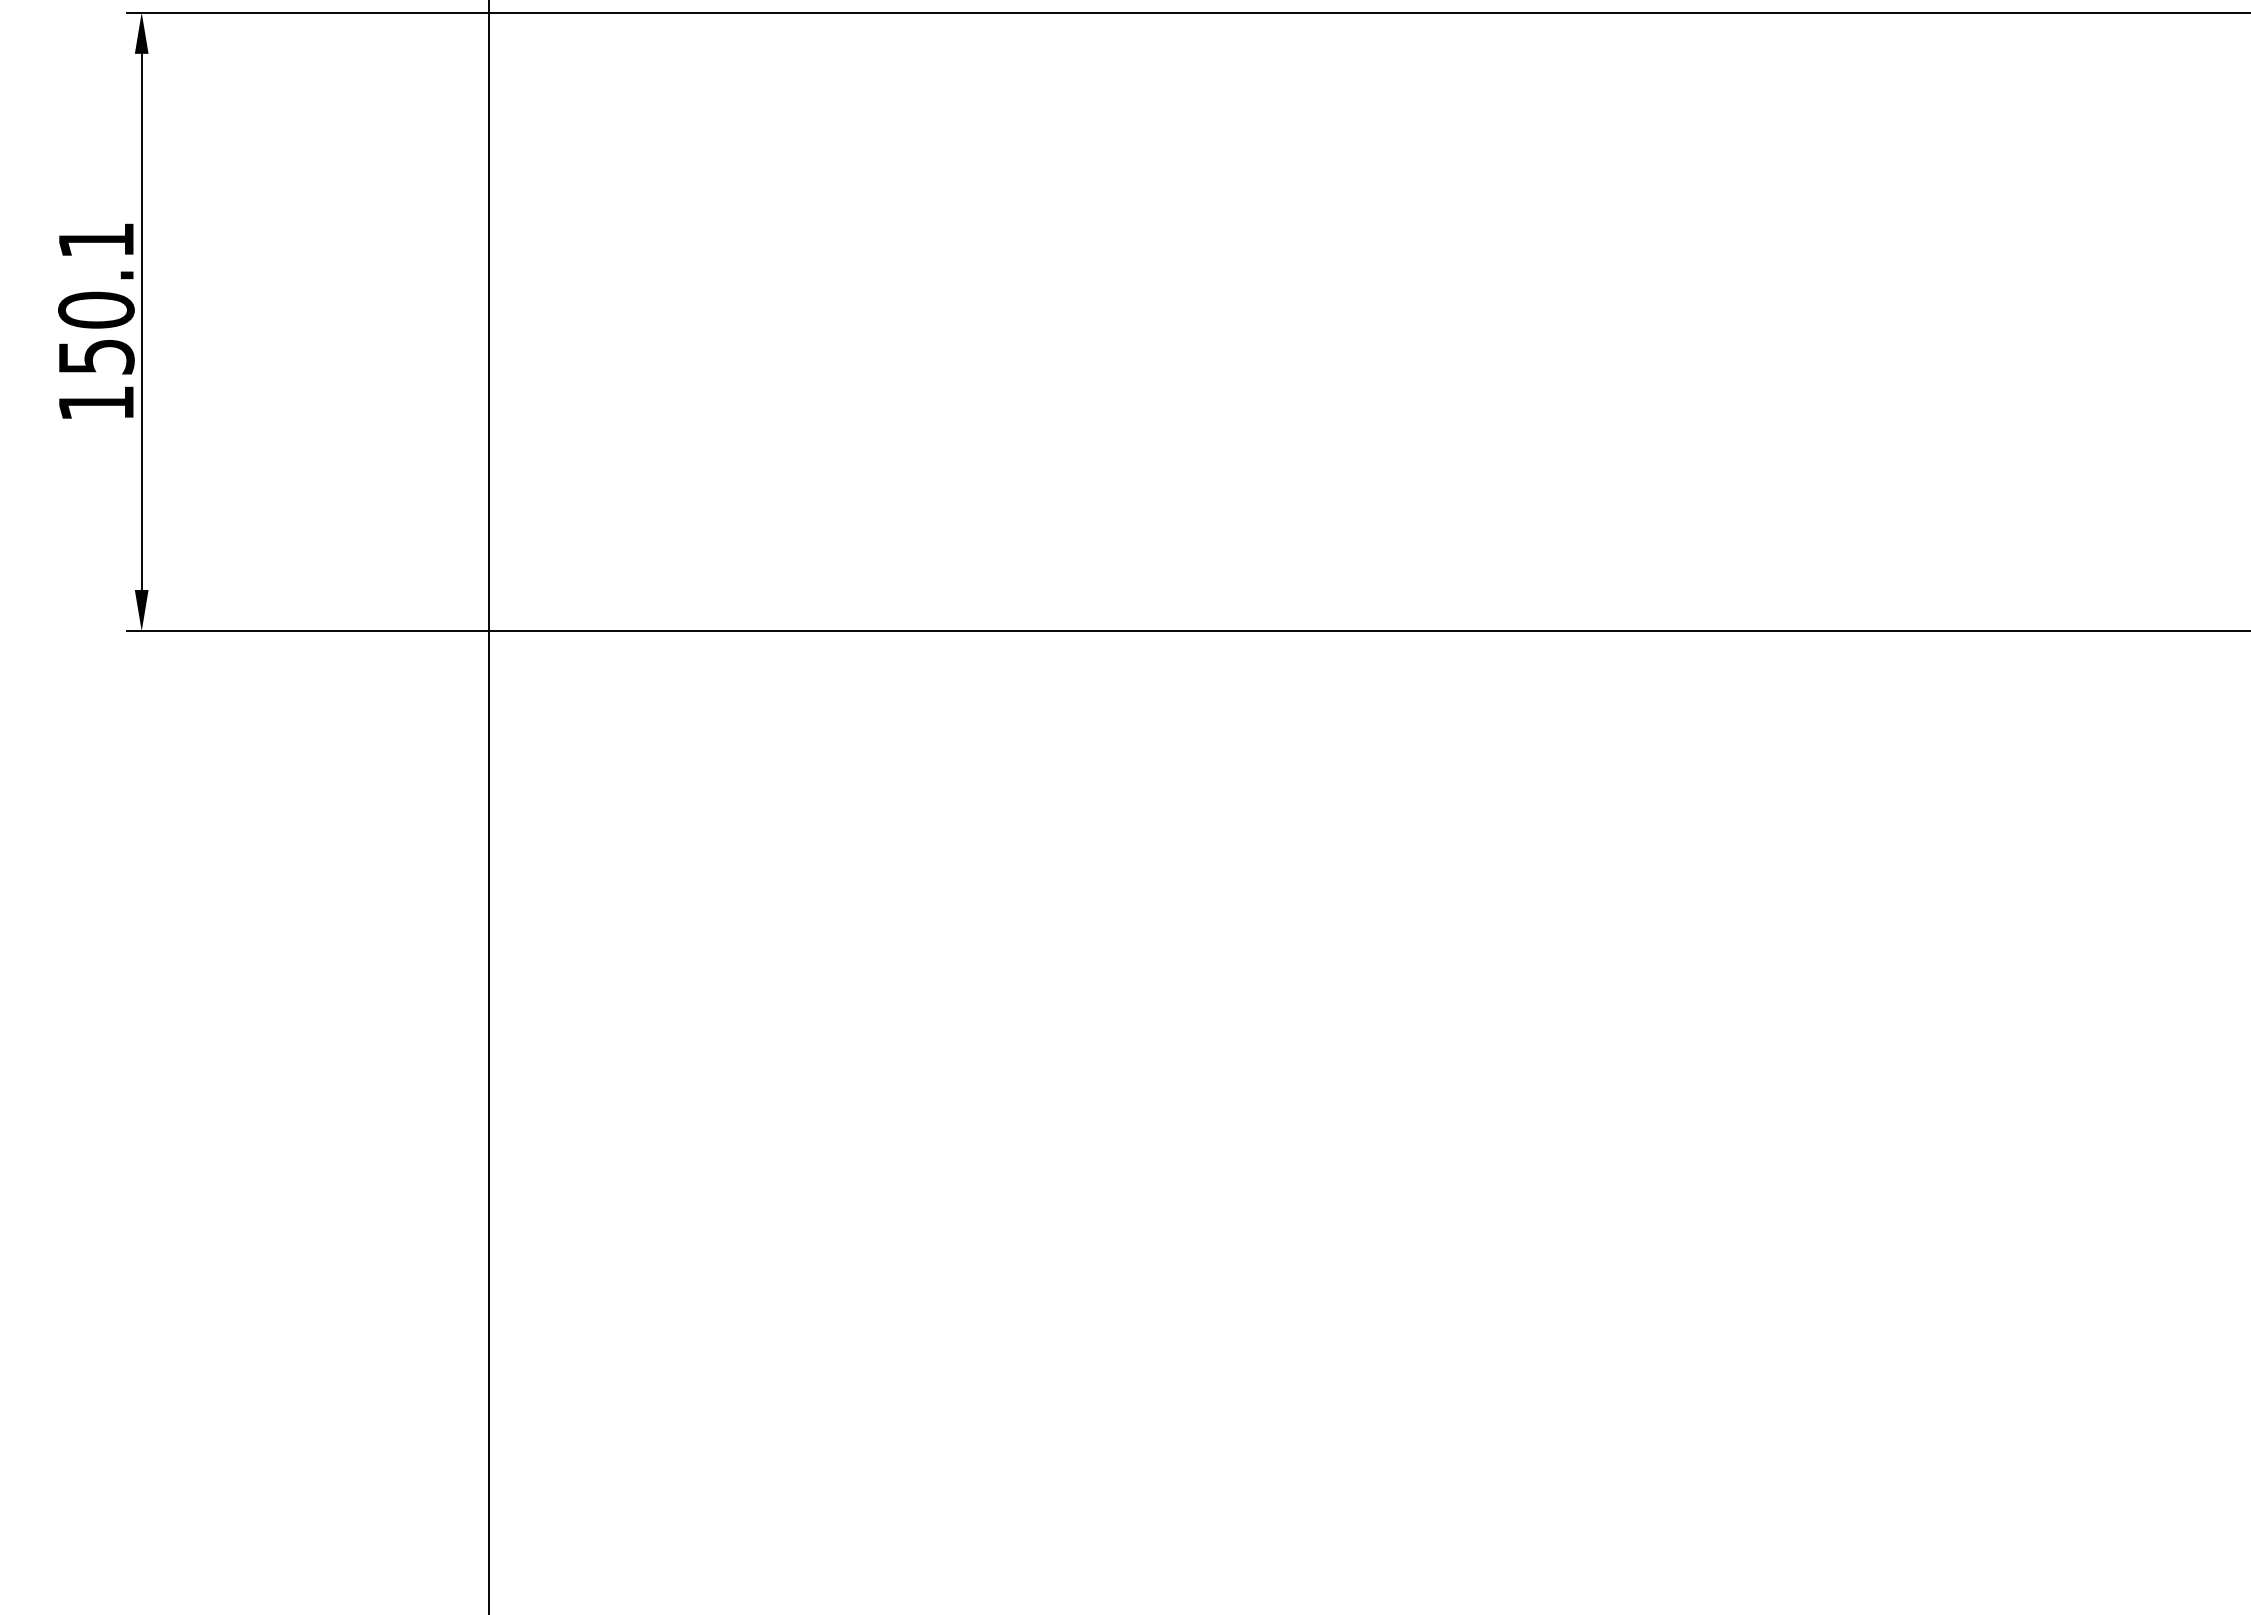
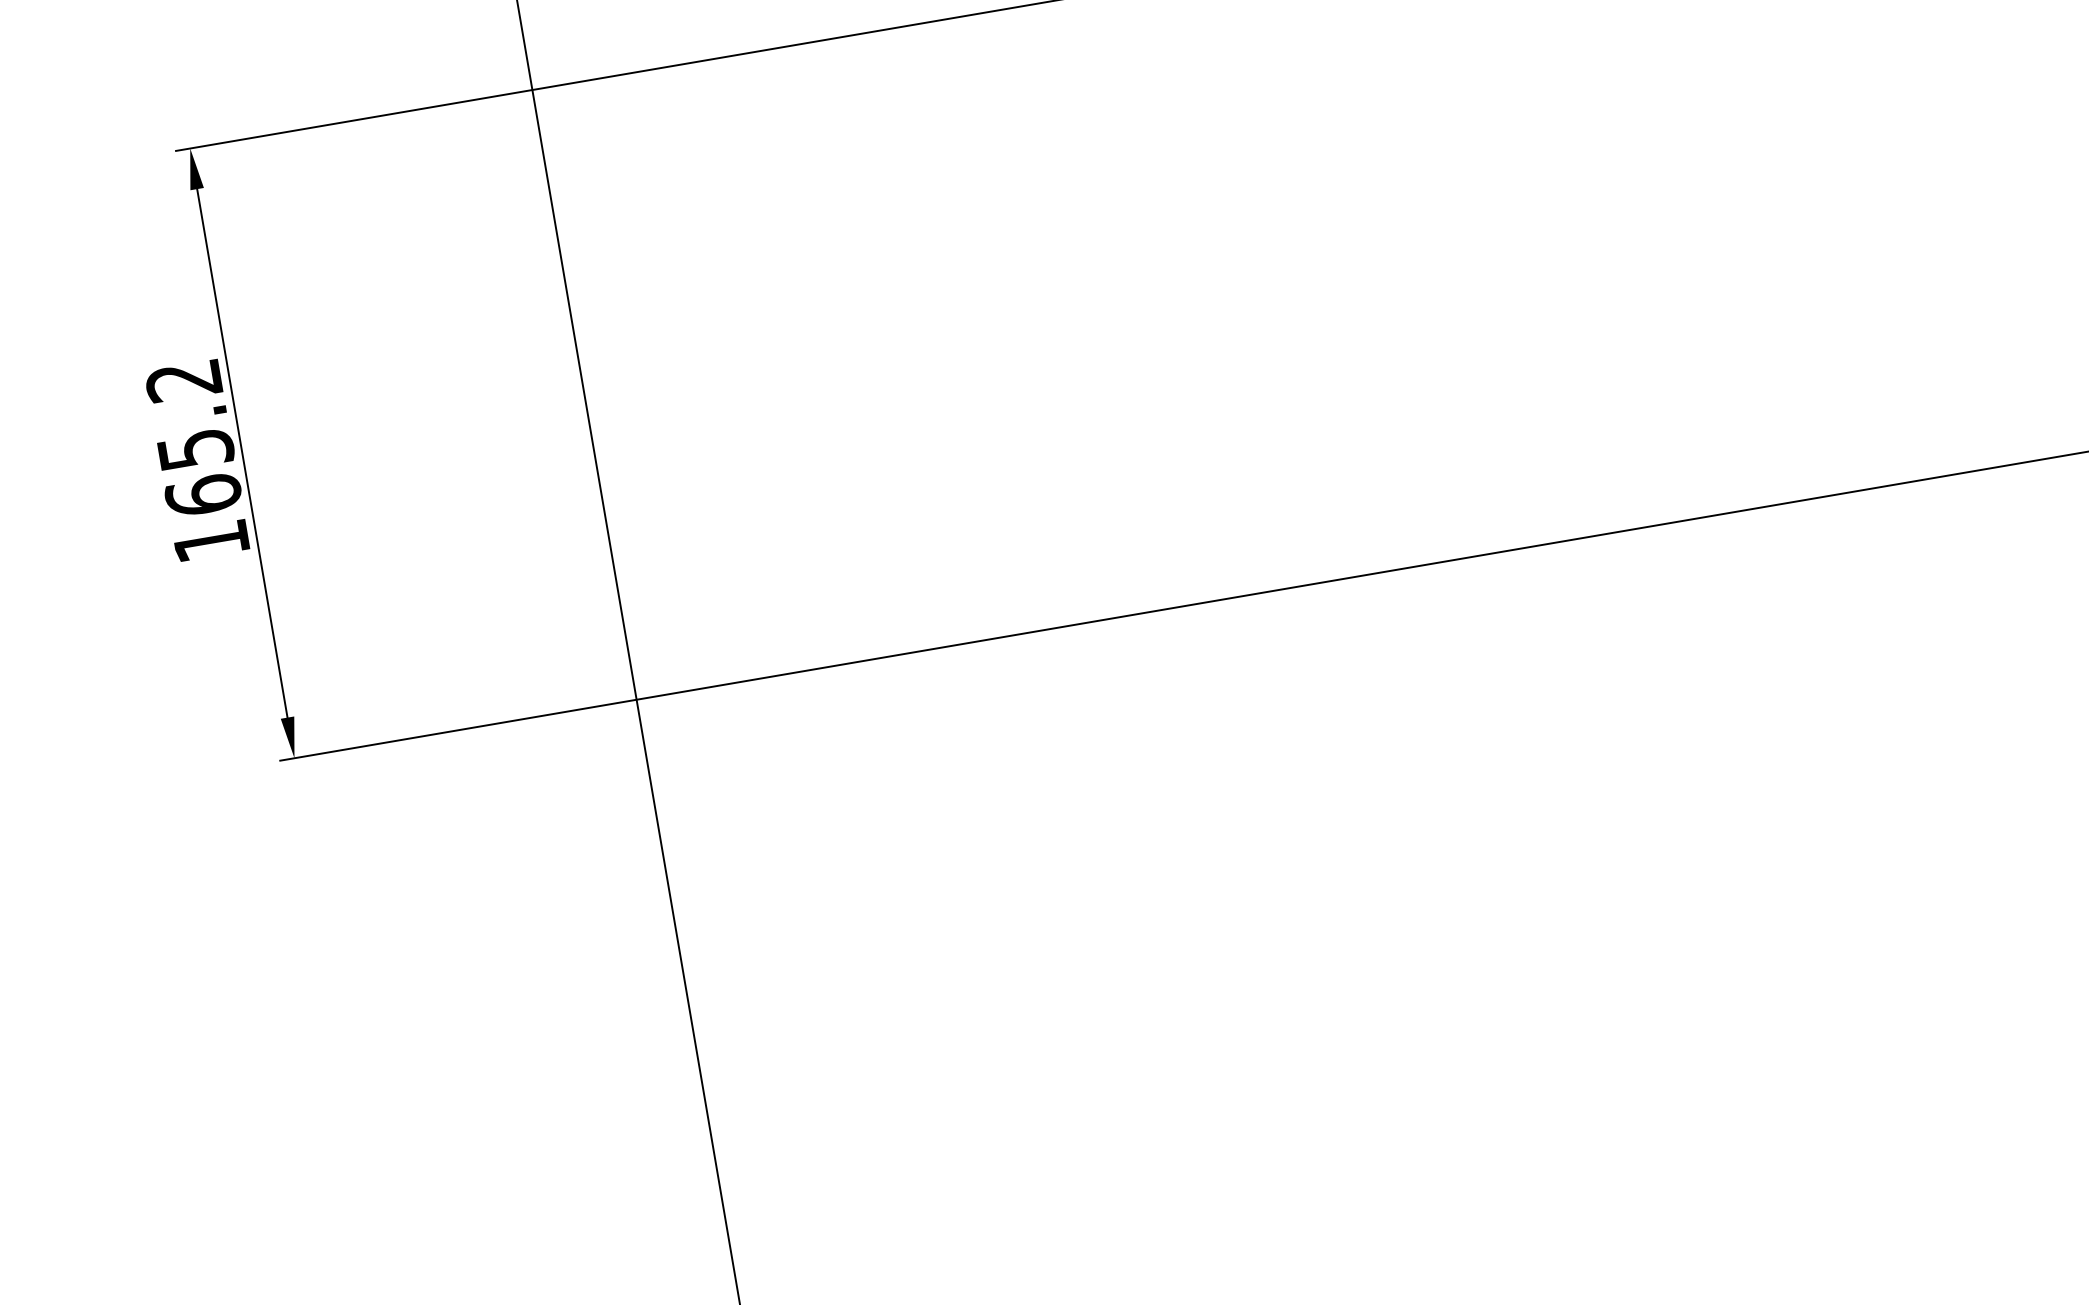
text: (96, 298) -> (193, 437), 150.1 -> 165.2

